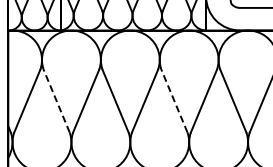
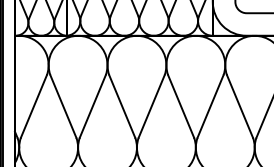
line: (56, 101) -> (63, 106), dashed -> solid
line: (174, 101) -> (181, 106), dashed -> solid

